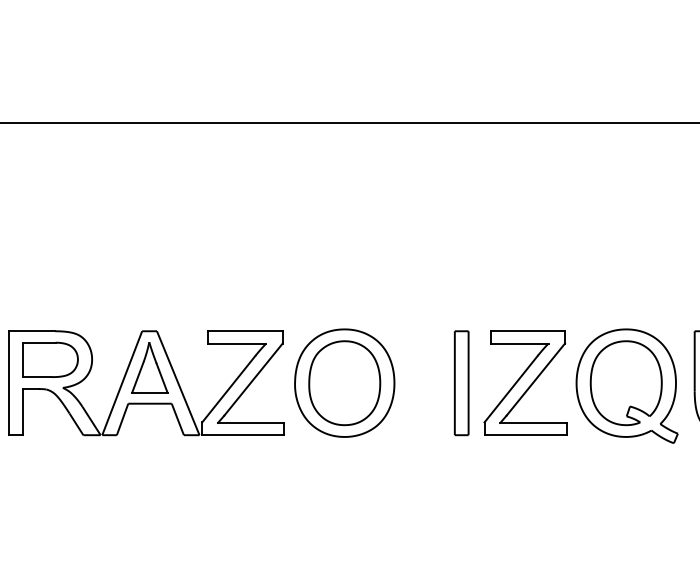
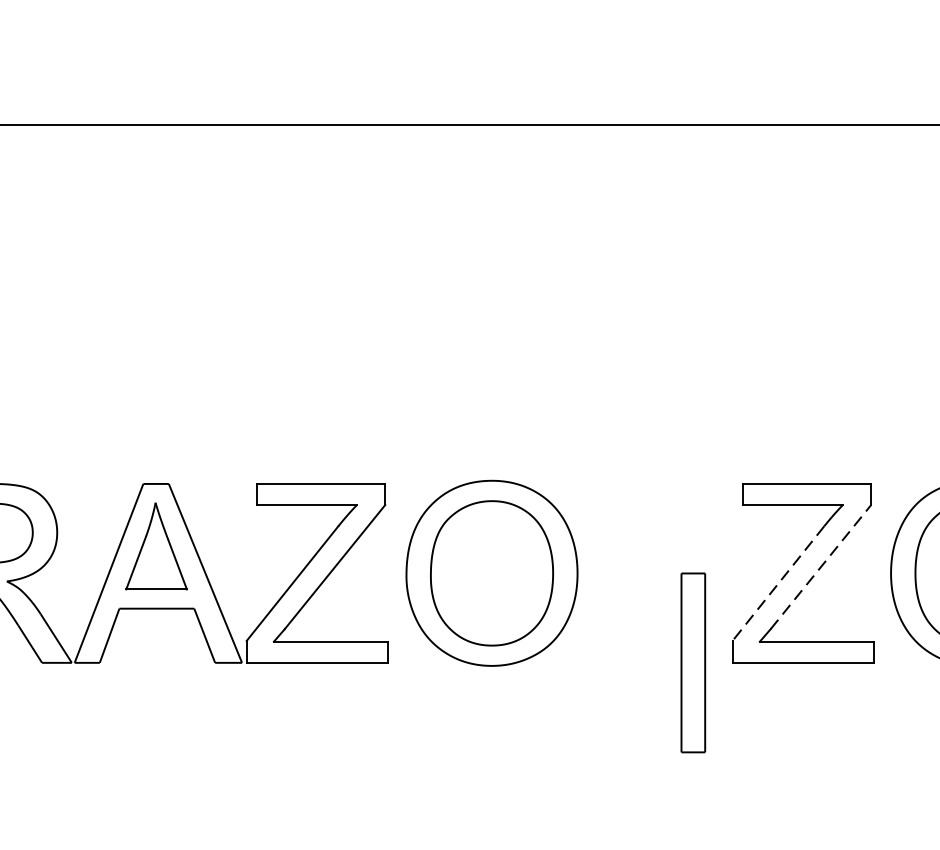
line: (536, 379) -> (822, 566), solid -> dashed
part: (461, 383) -> (692, 663), moved
line: (511, 389) -> (779, 584), solid -> dashed

